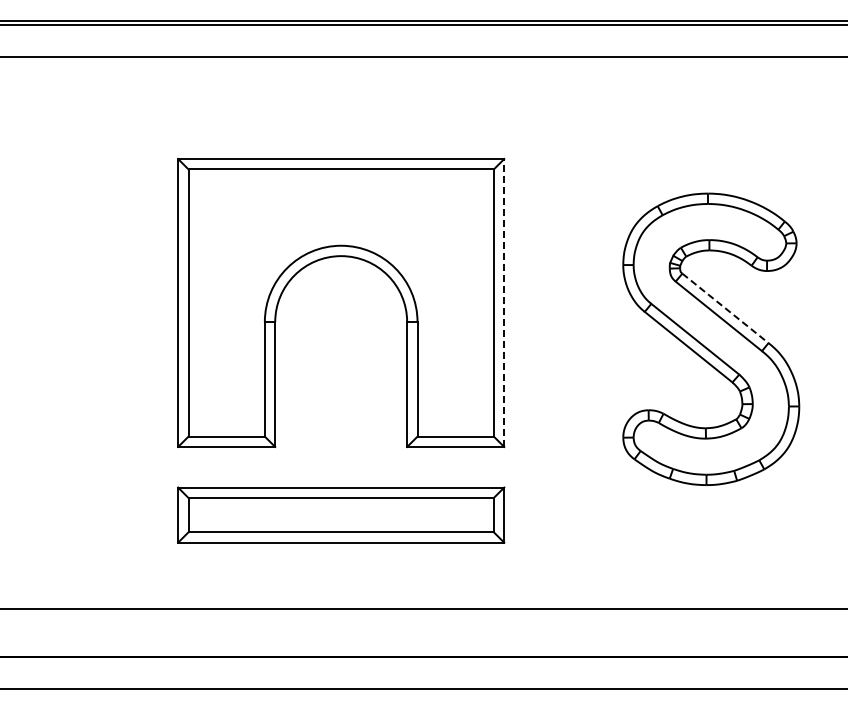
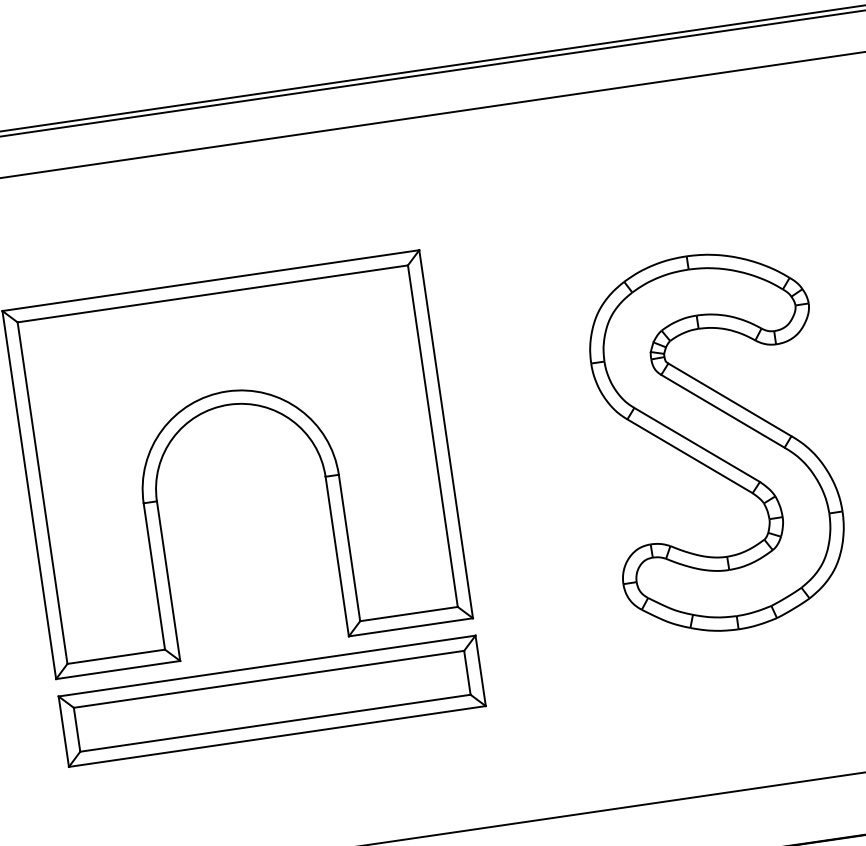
line: (504, 303) -> (446, 434), dashed -> solid
line: (725, 308) -> (729, 400), dashed -> solid
part: (341, 514) -> (272, 700), moved

